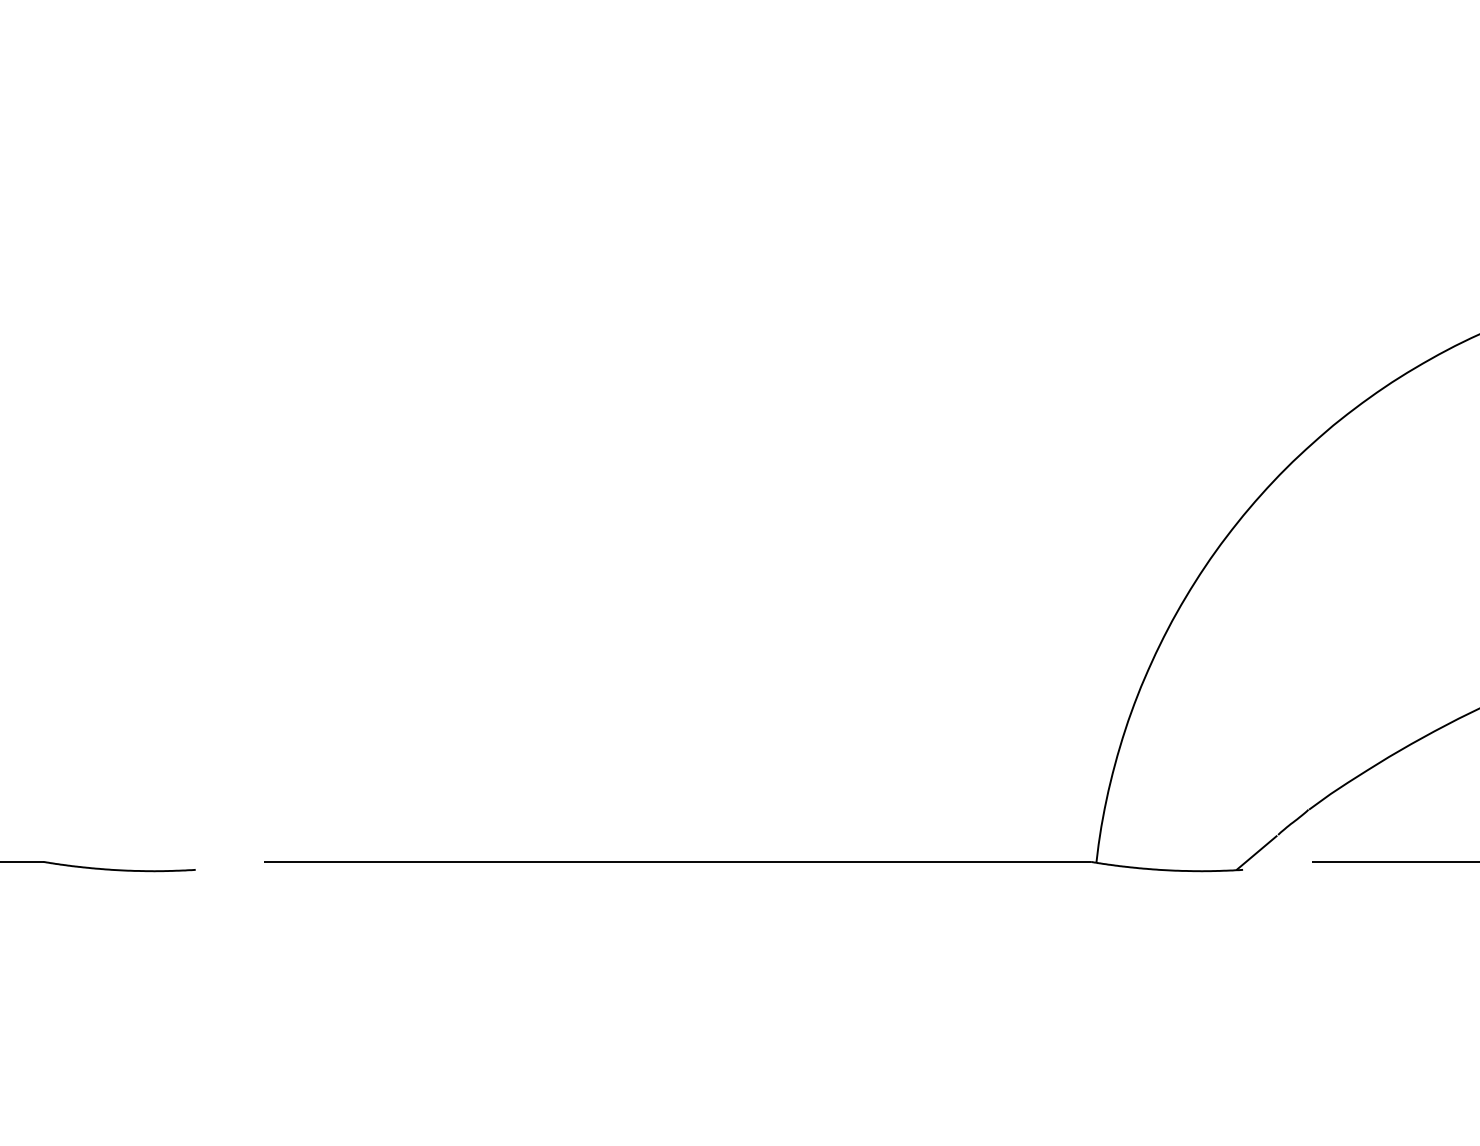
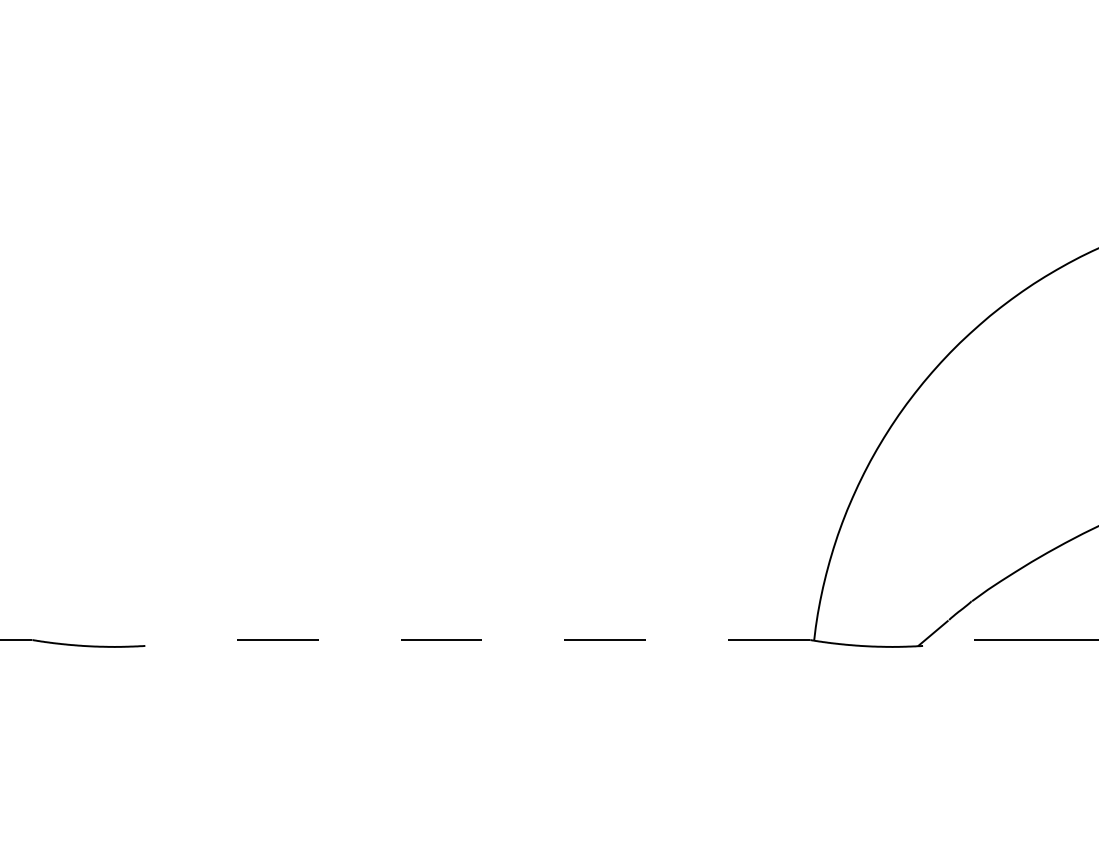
line: (676, 862) -> (502, 640), solid -> dashed

